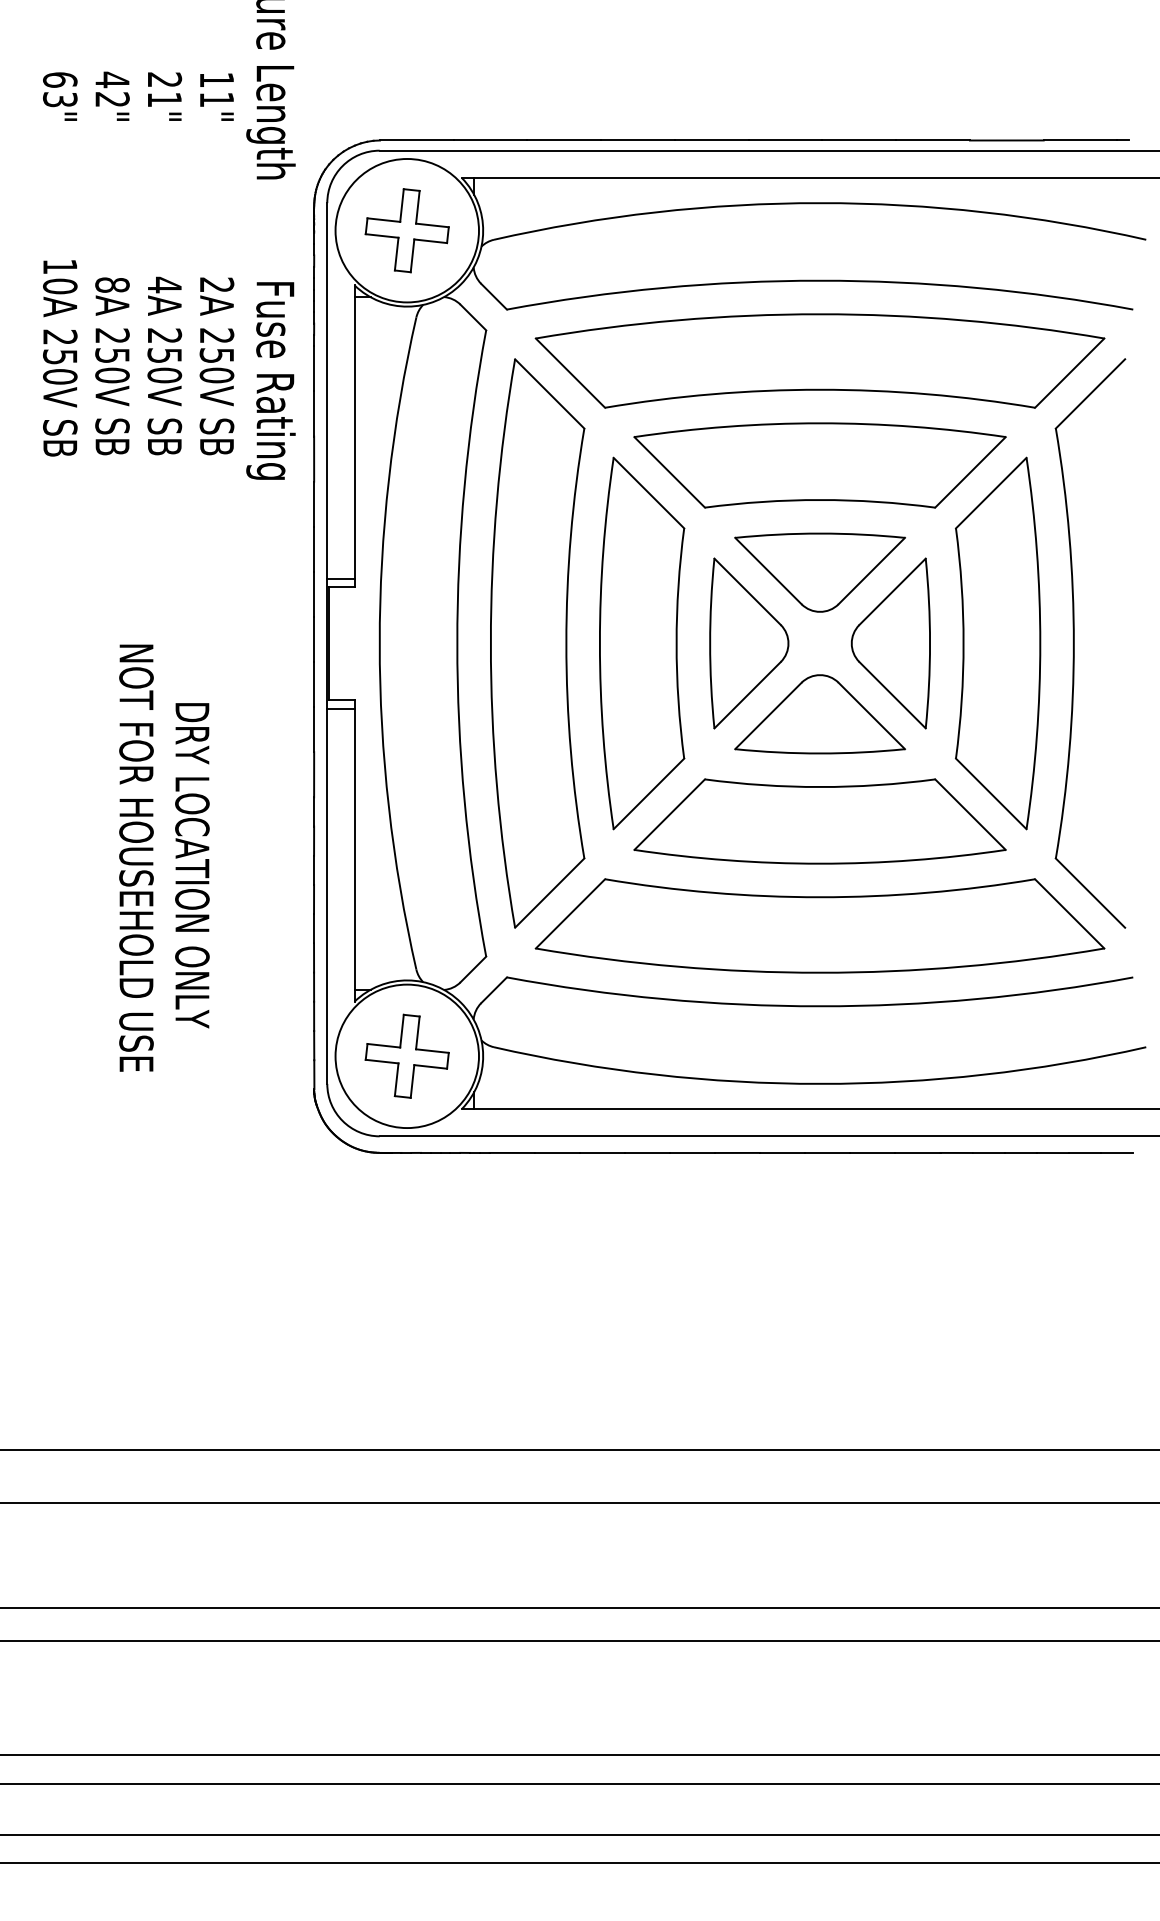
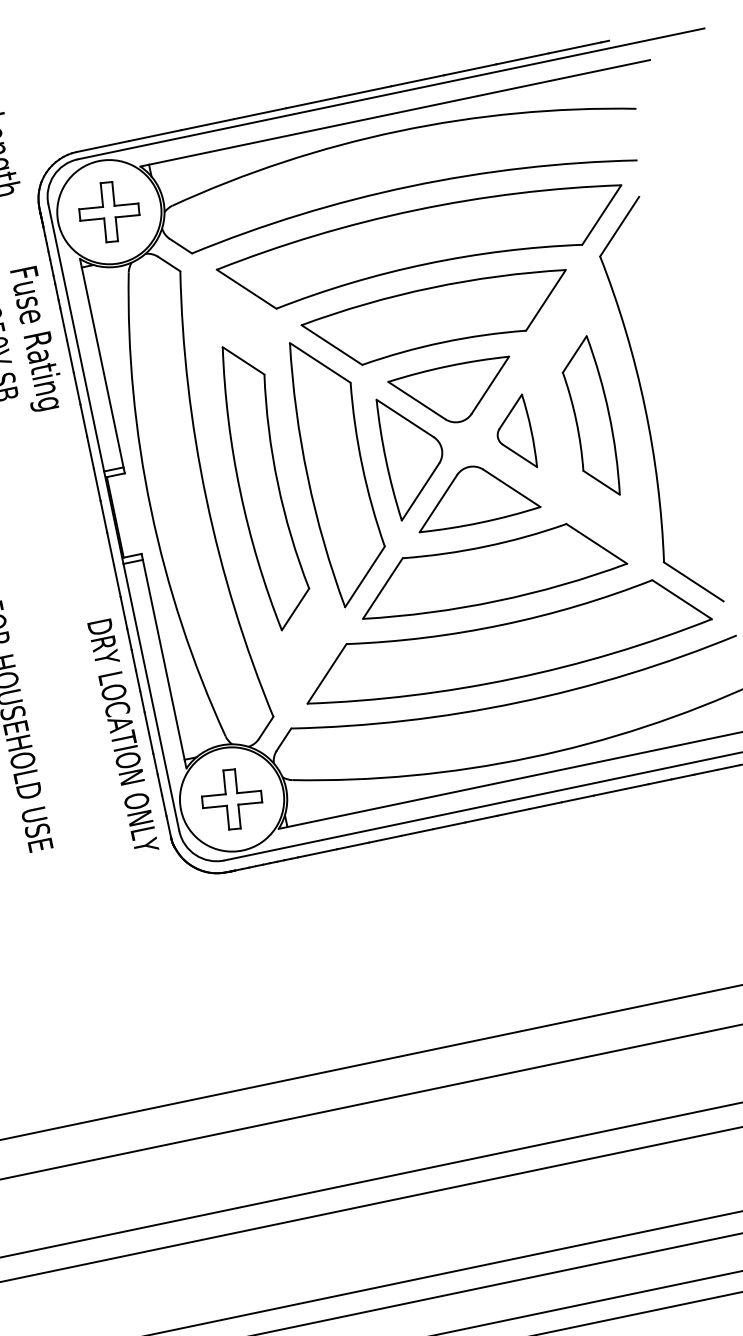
part: (537, 643) -> (263, 486), size x0.7
part: (890, 643) -> (514, 434), size x0.6
part: (998, 643) -> (591, 417), size x0.6
text: (192, 865) -> (123, 736), moved

